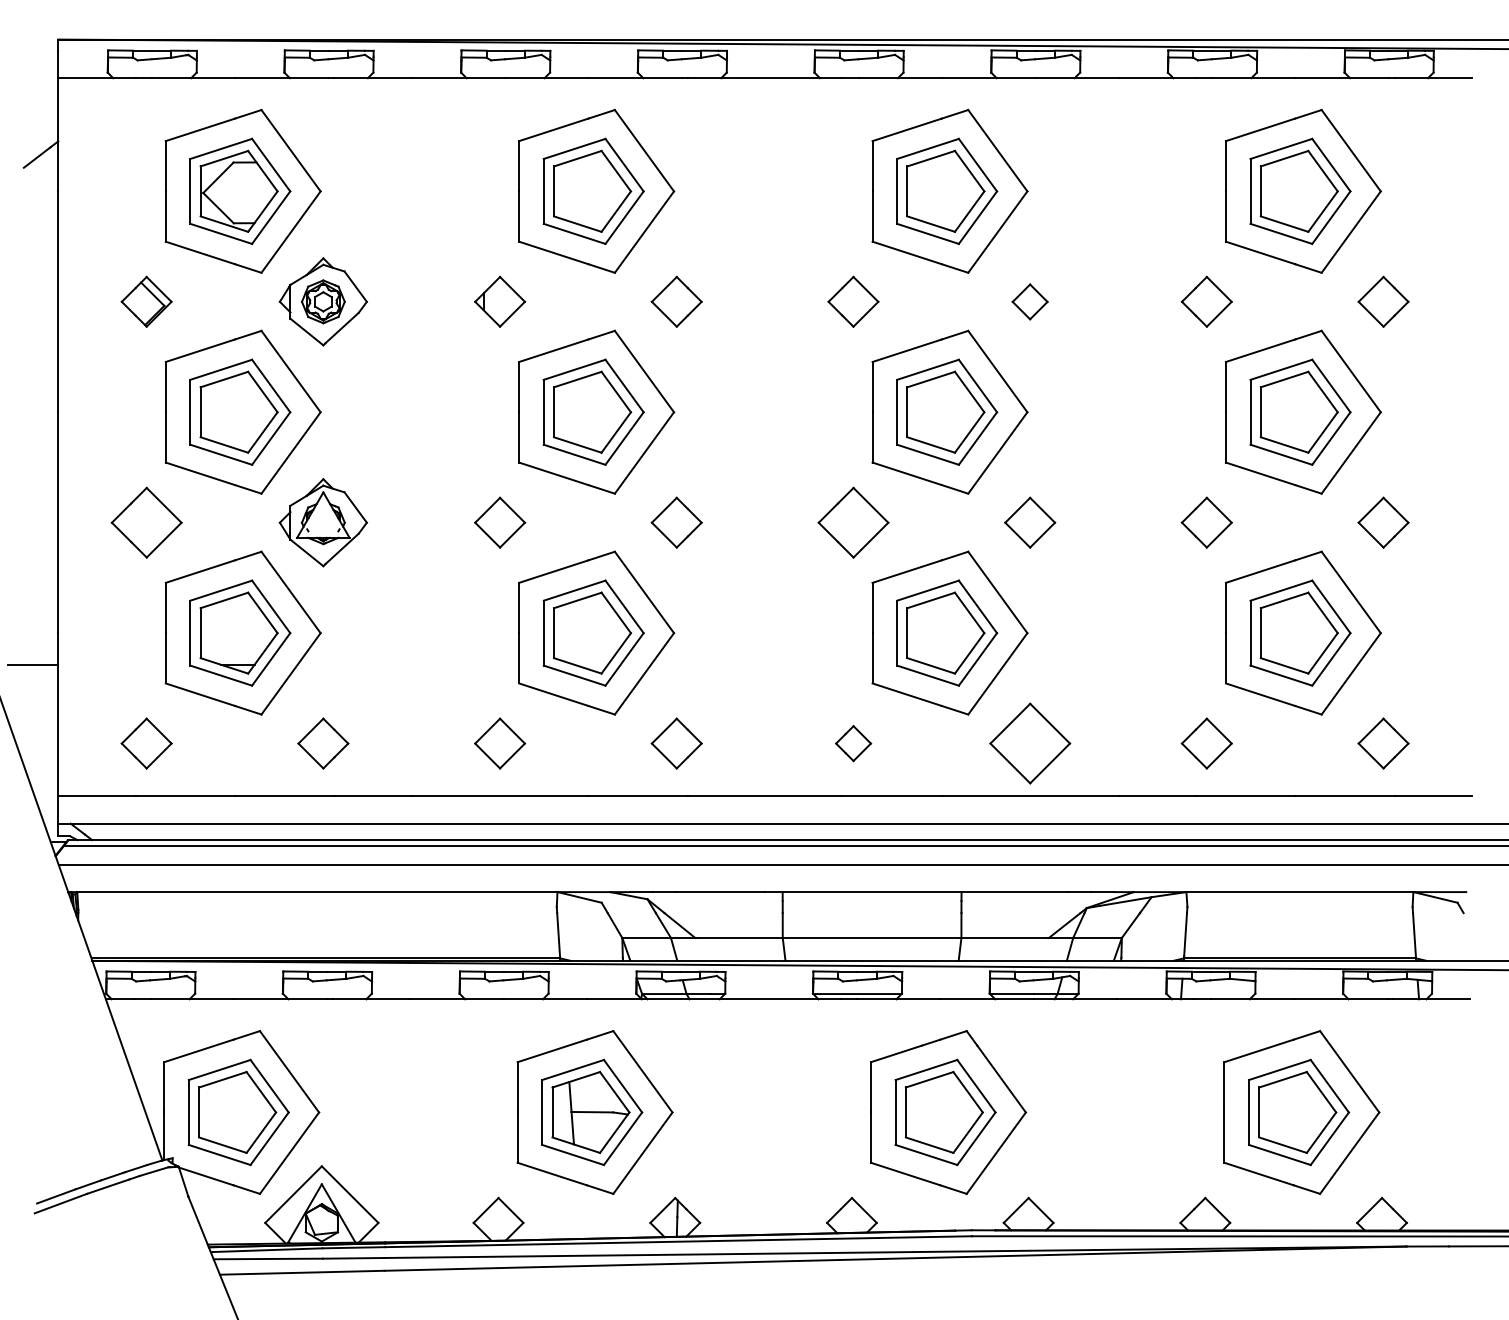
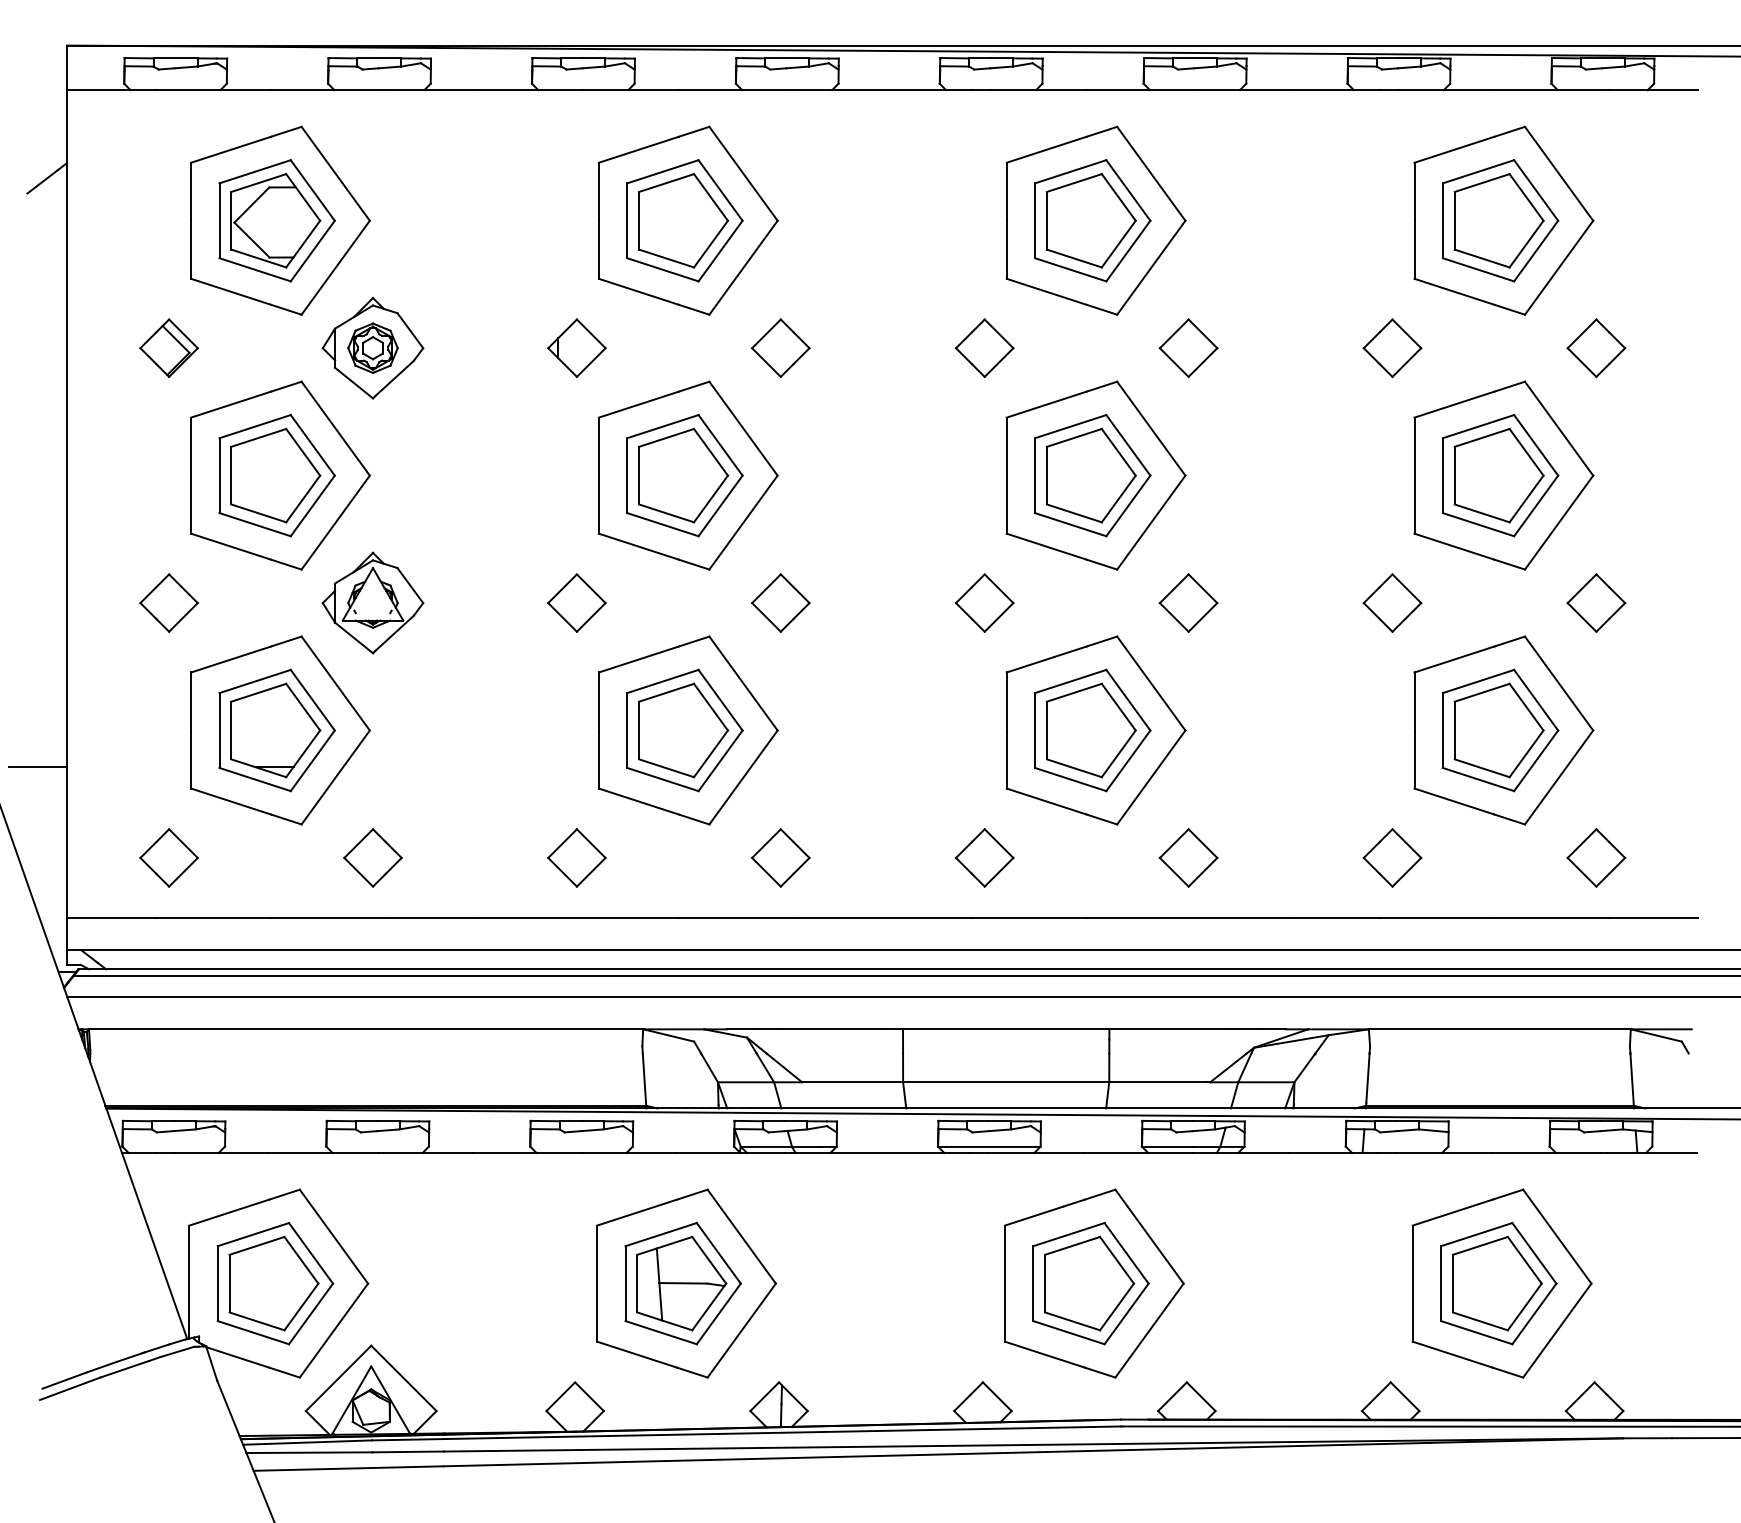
part: (1030, 302) -> (1188, 348), size x1.43
part: (146, 522) -> (168, 602), size x0.71
part: (853, 522) -> (984, 602), size x0.71
part: (853, 743) -> (984, 857), size x1.43
part: (1030, 743) -> (1188, 857), size x0.62

